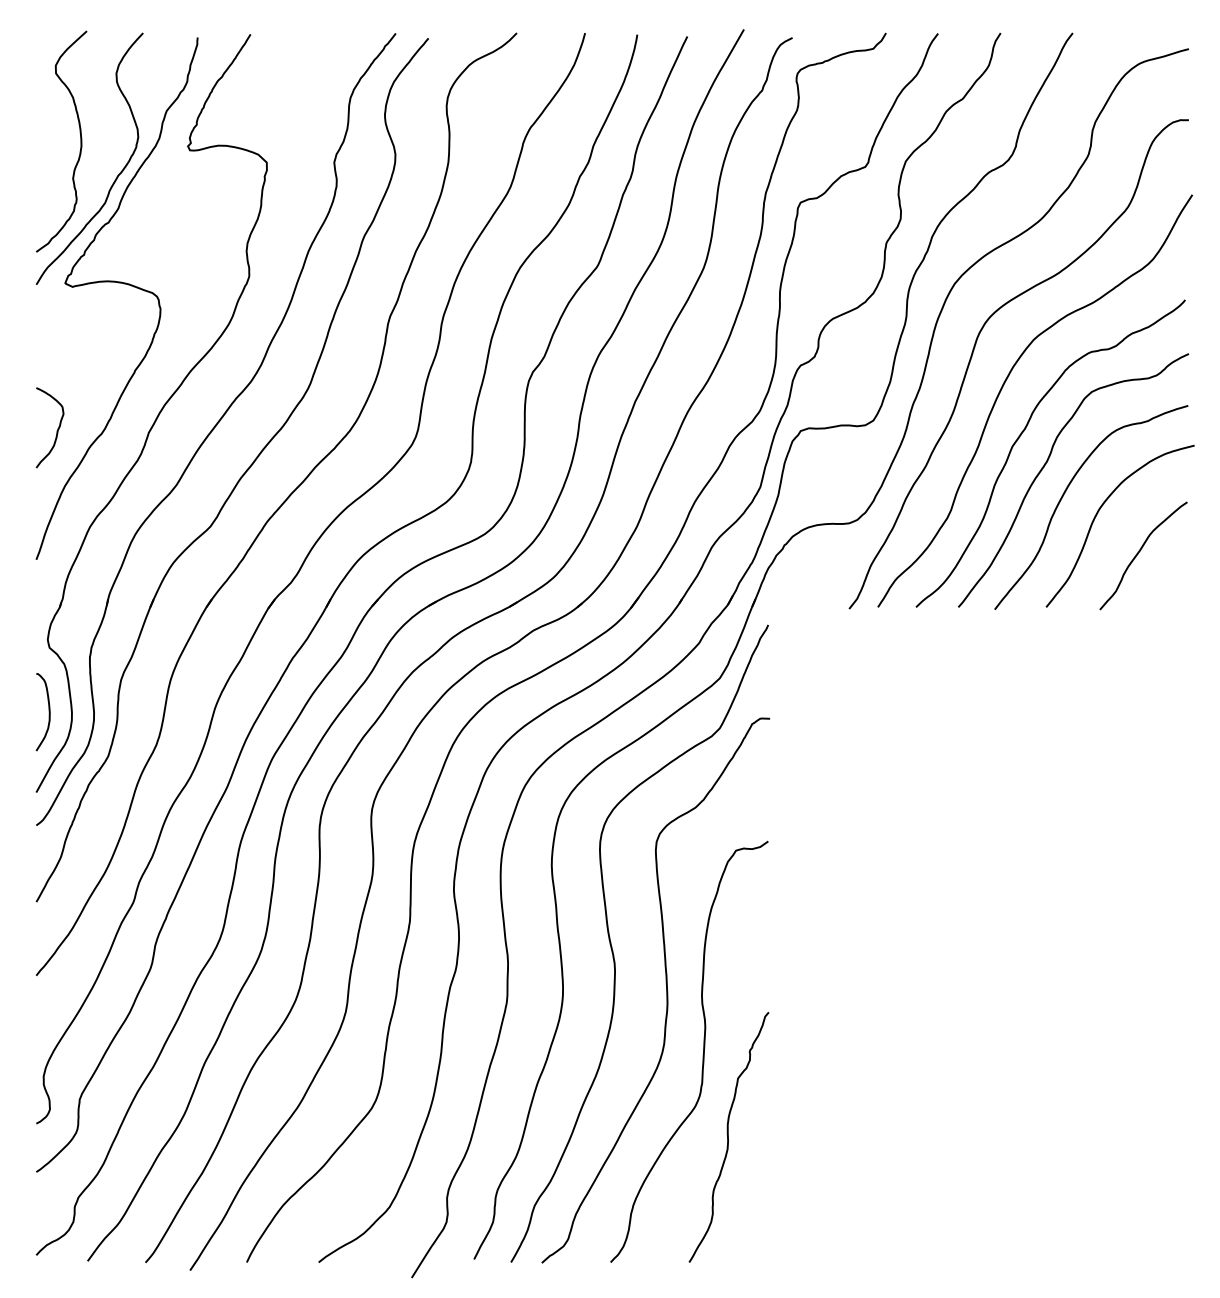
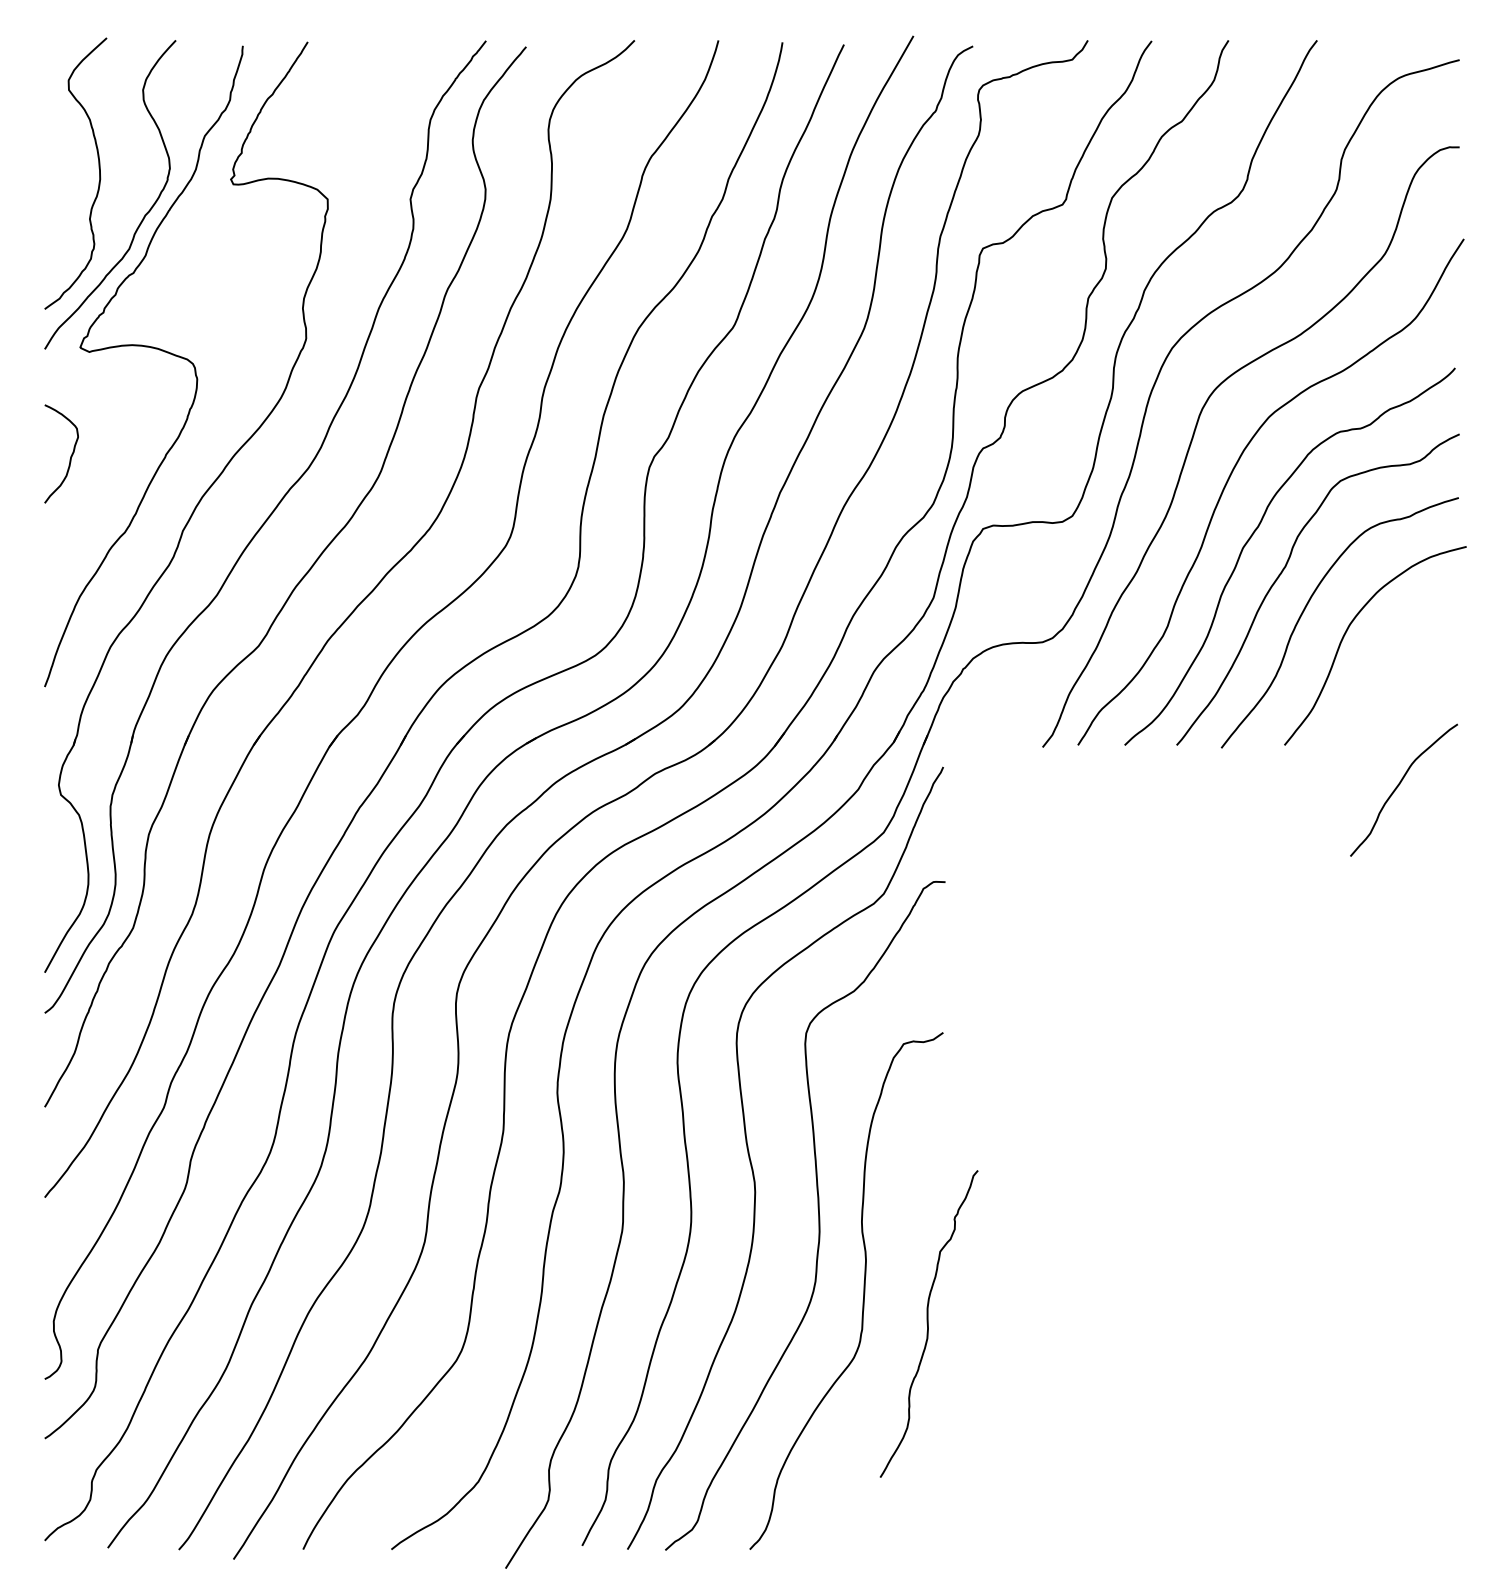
curve: (57, 429) -> (70, 456), moved
curve: (1139, 552) -> (1399, 785), moved
curve: (49, 711) -> (60, 873), removed
curve: (728, 1136) -> (928, 1323), moved

